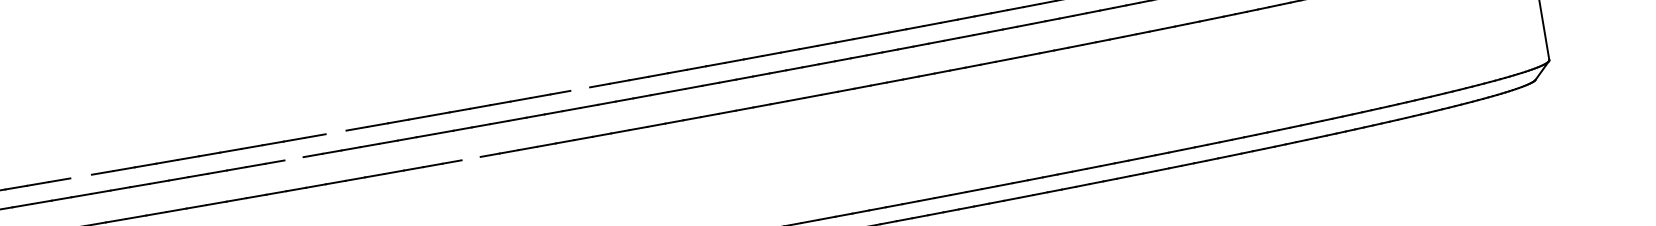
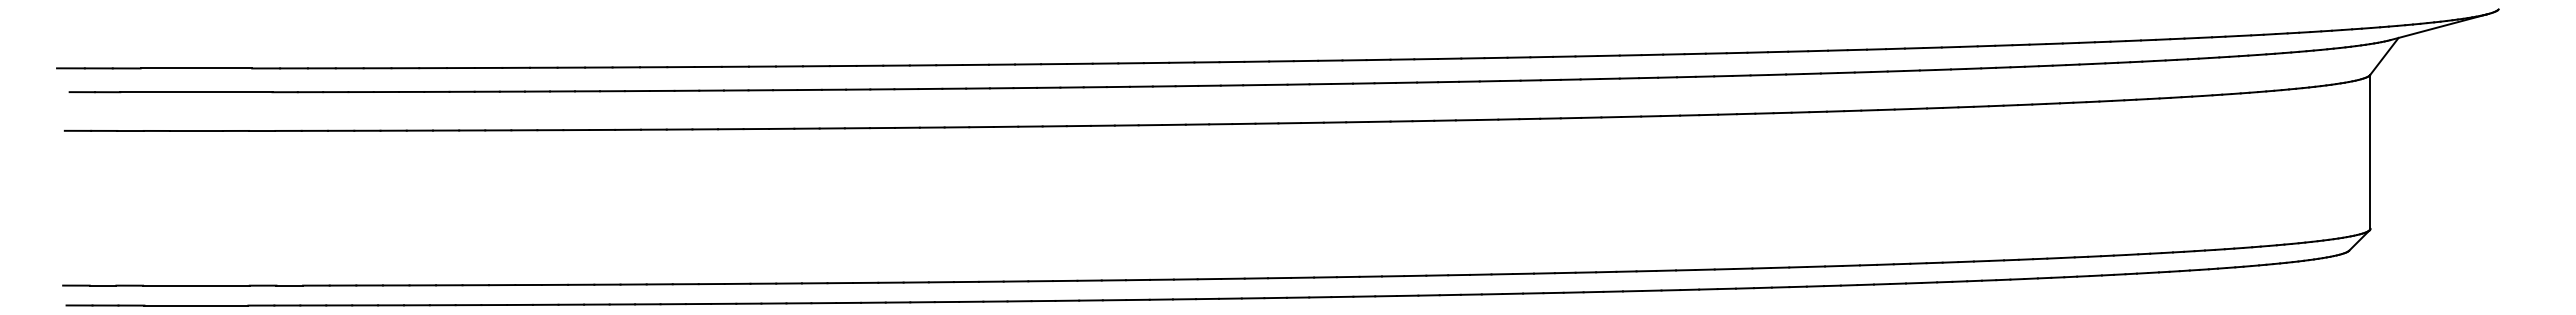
line: (580, 88) -> (1156, 62), added
line: (335, 132) -> (842, 65), added
line: (470, 158) -> (1005, 126), added
line: (294, 159) -> (785, 90), added
line: (81, 176) -> (516, 67), added

